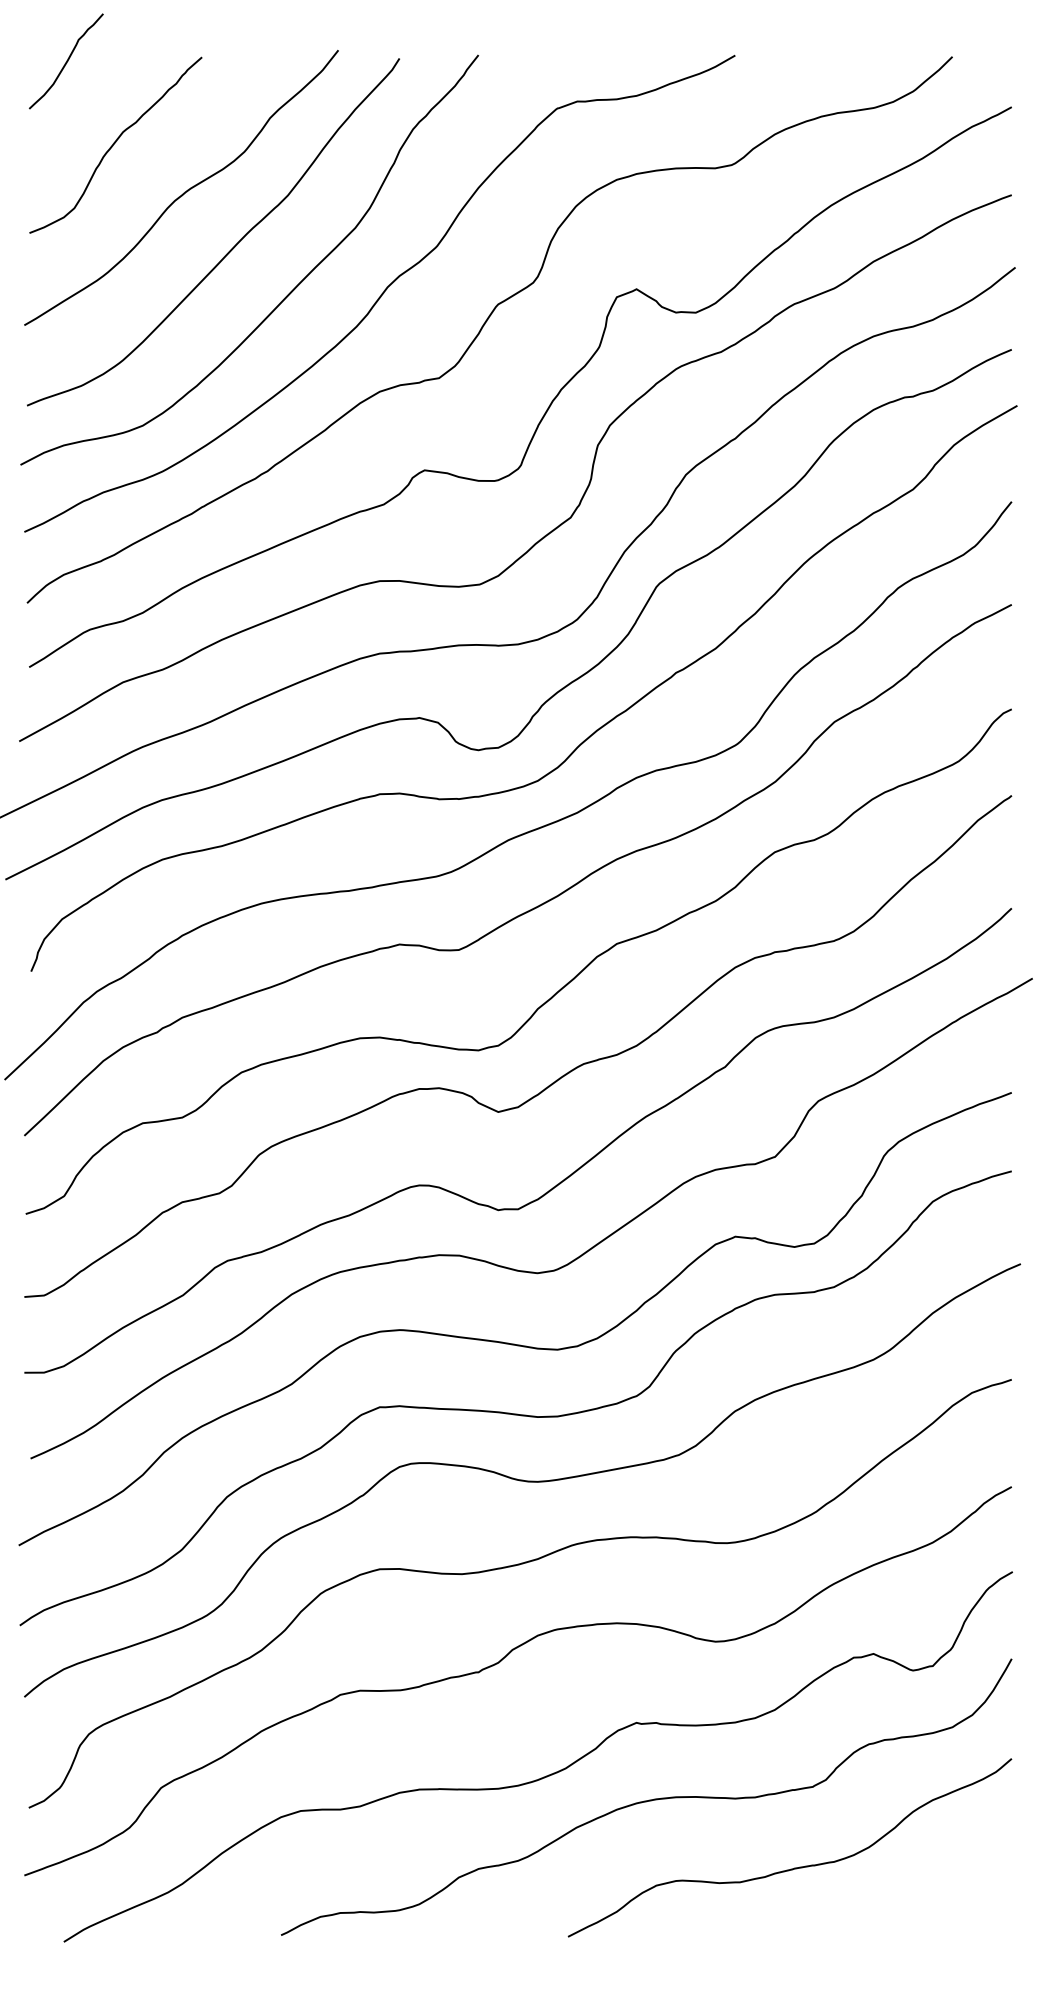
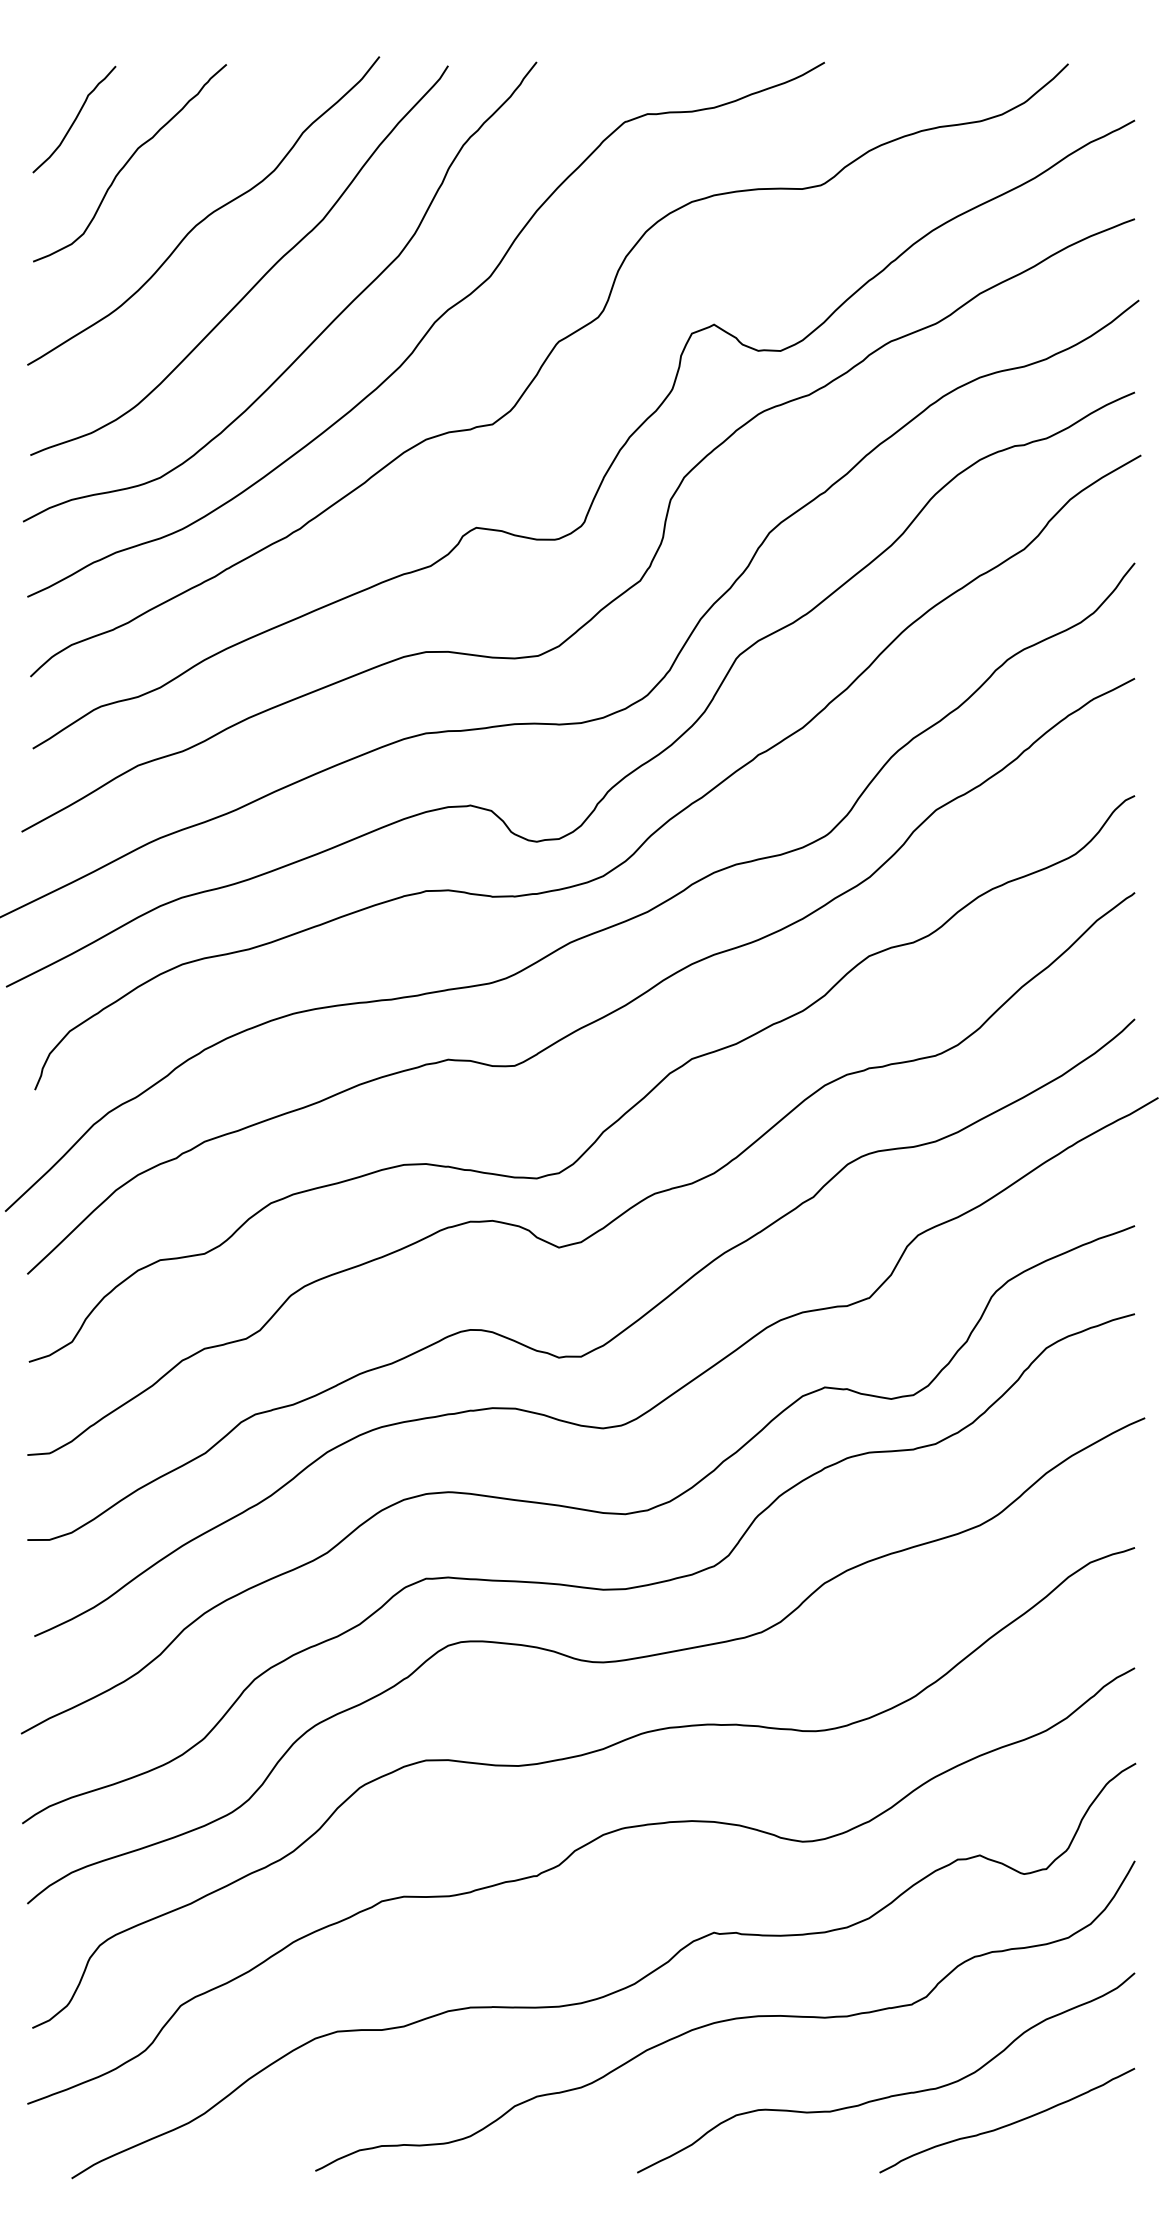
curve: (66, 61) -> (74, 119), moved
curve: (898, 1893) -> (1007, 2124), added

